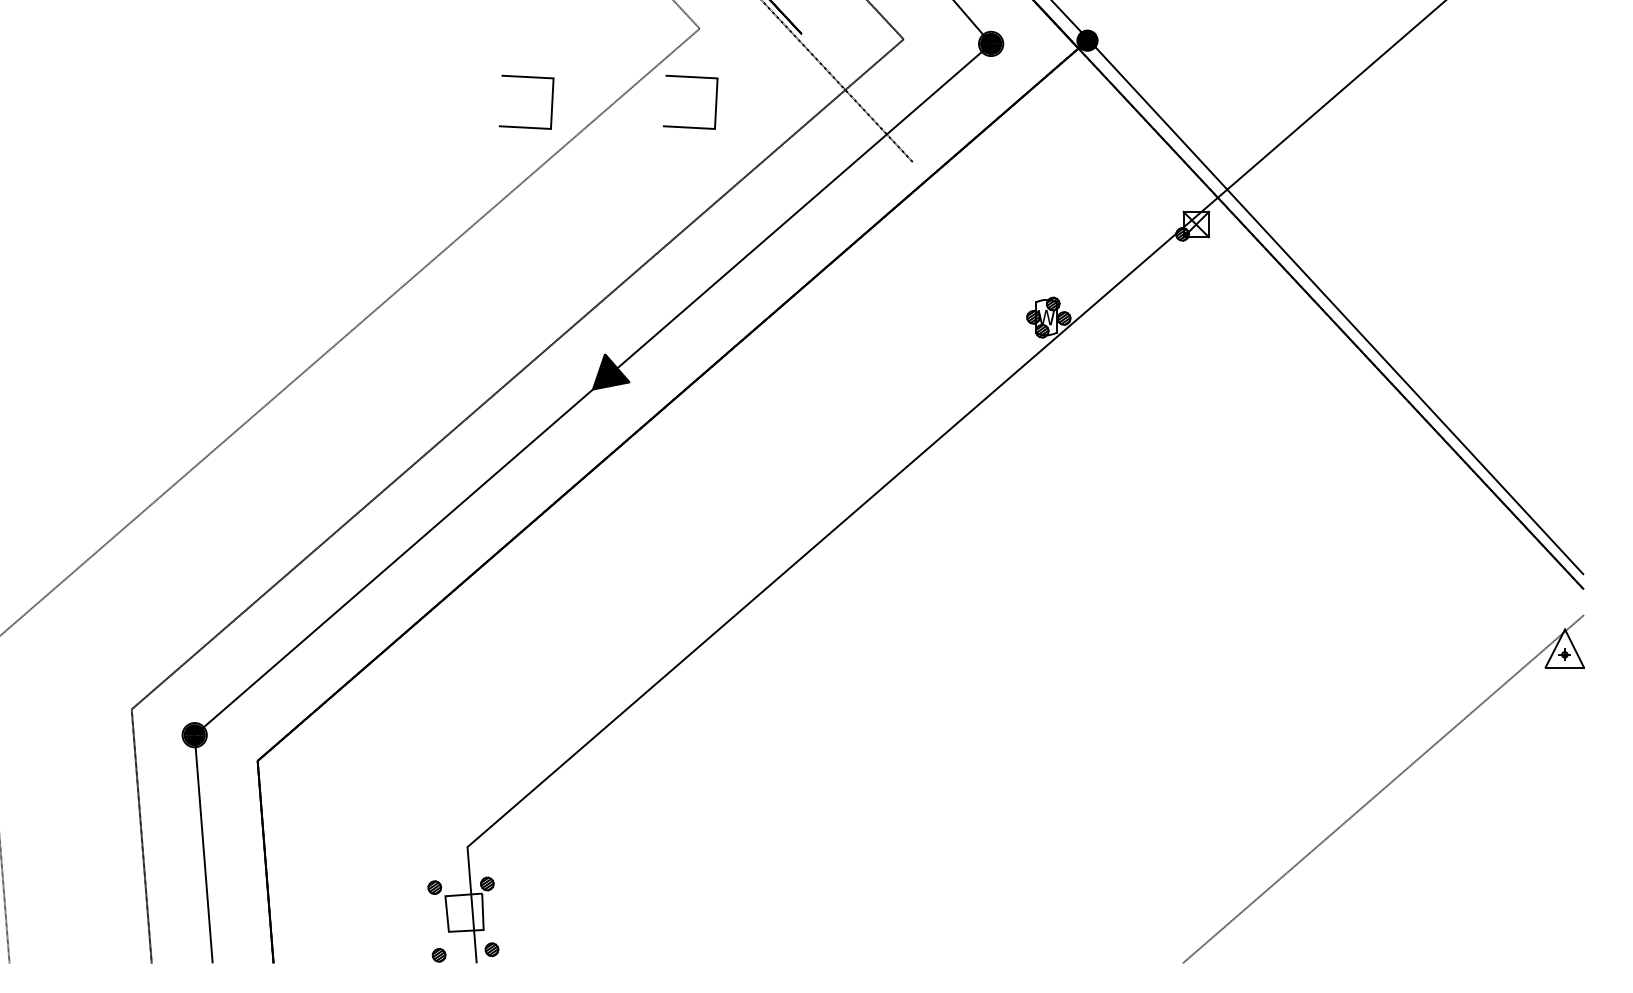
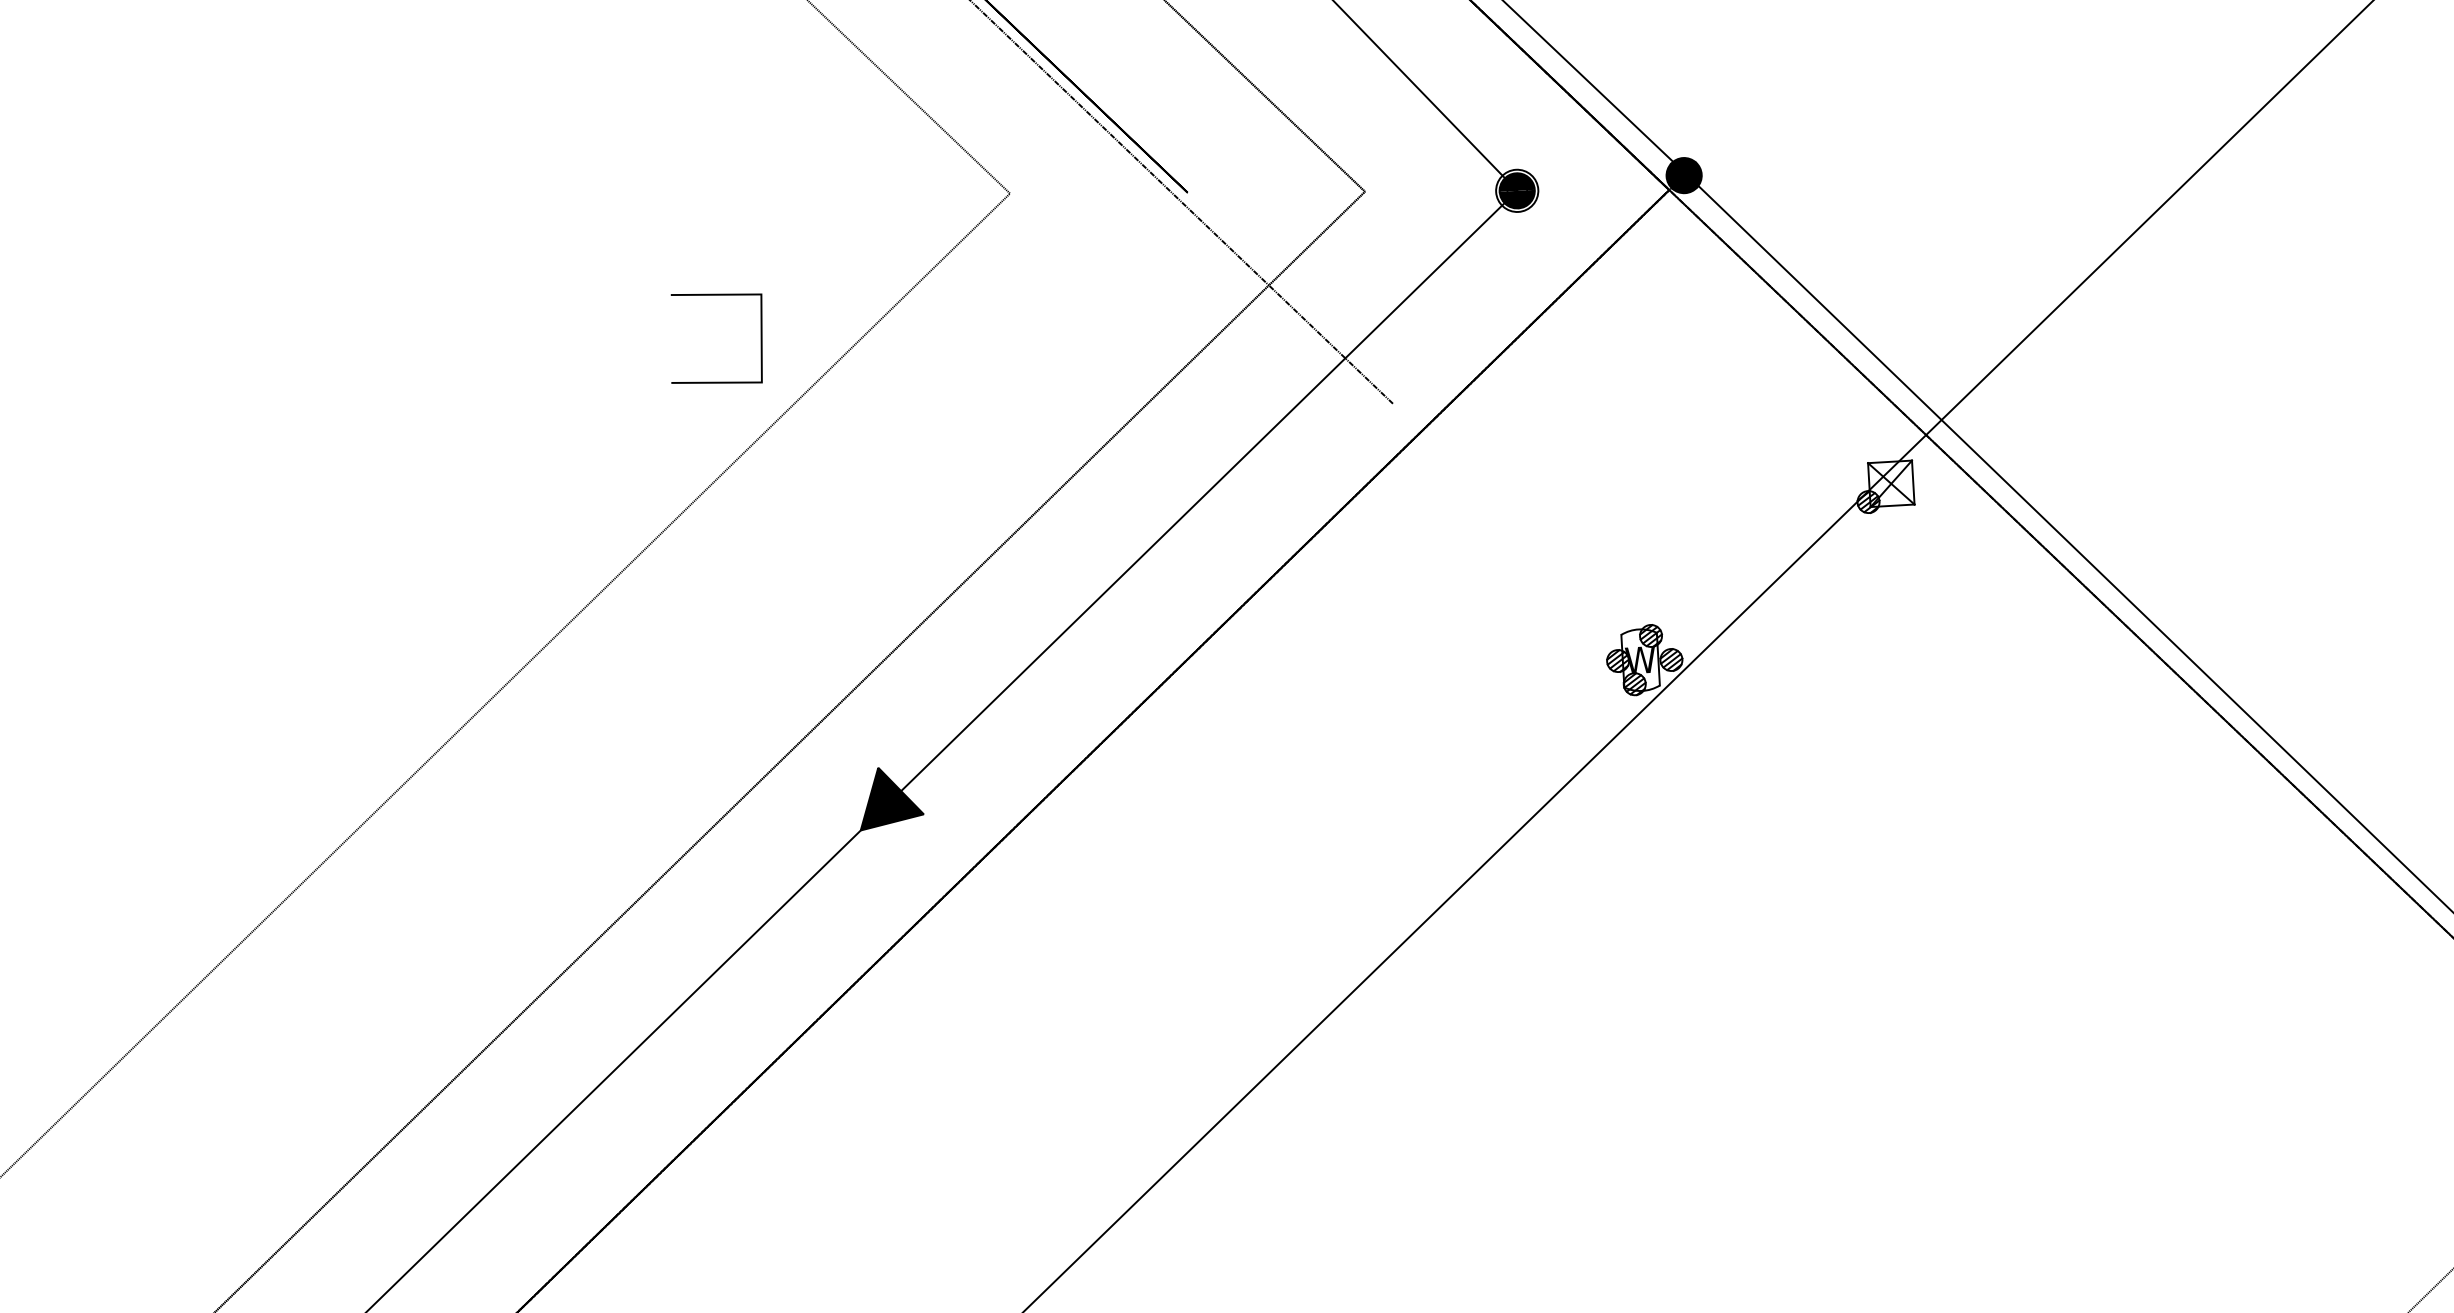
line: (693, 78) -> (1004, 280), removed

